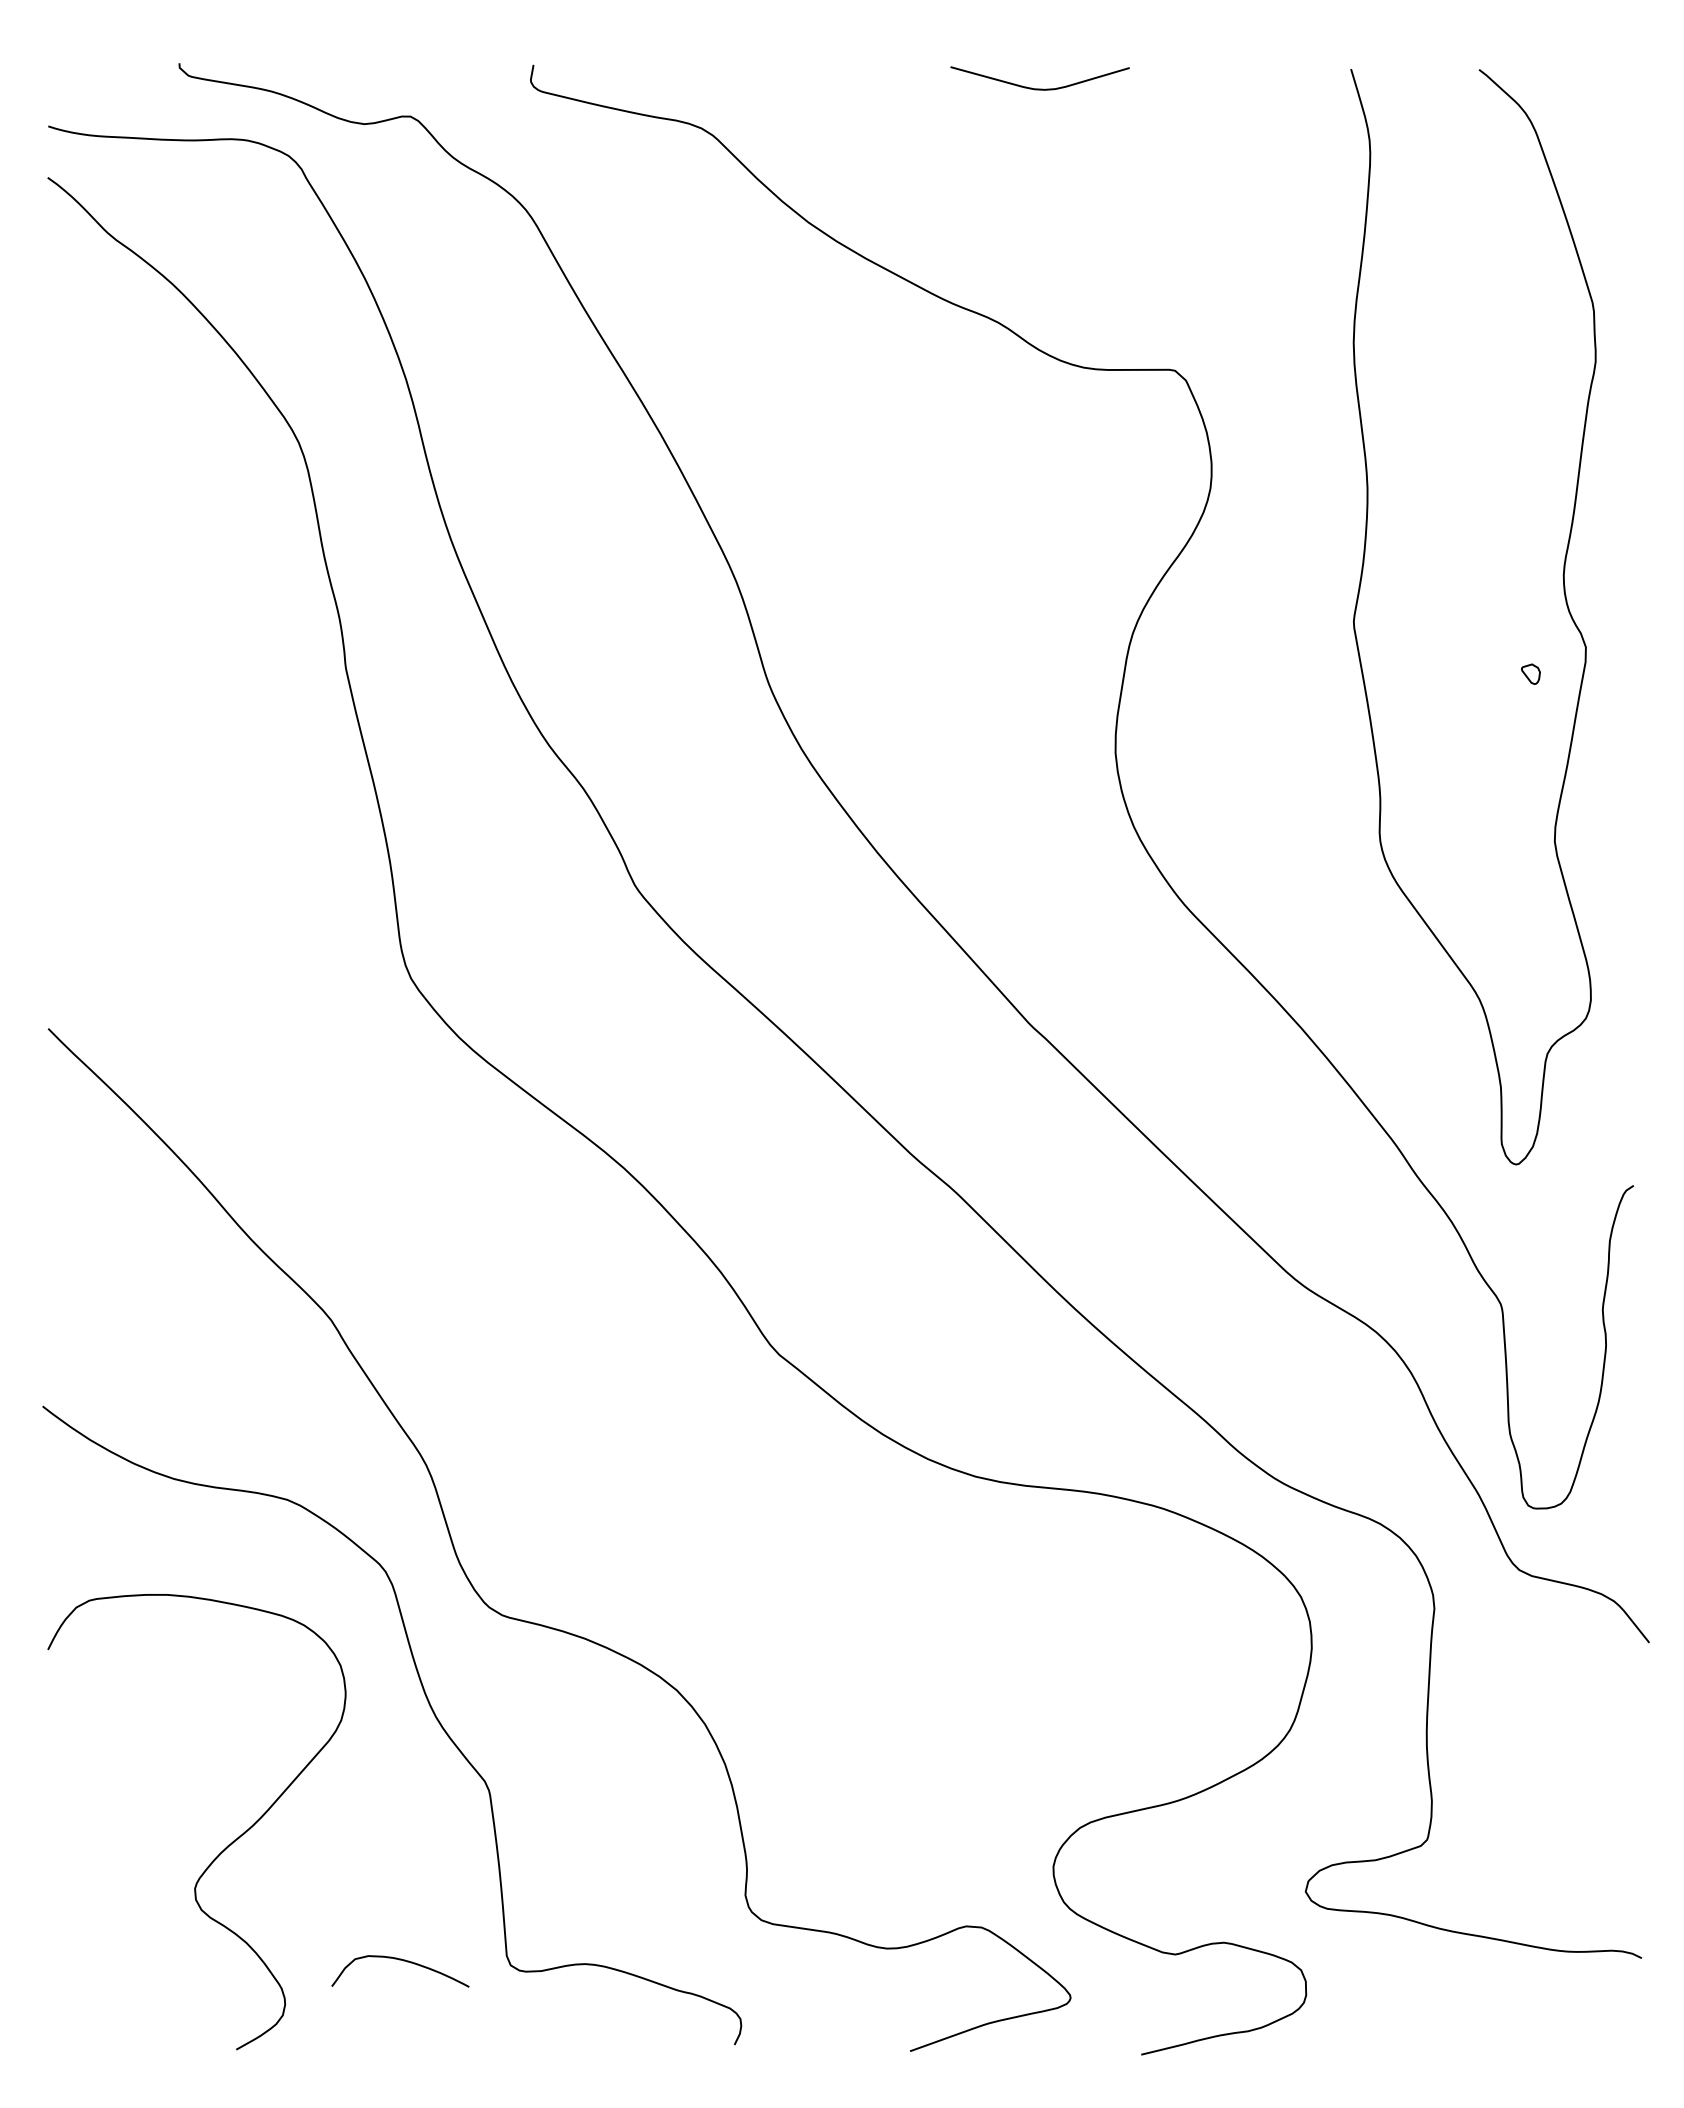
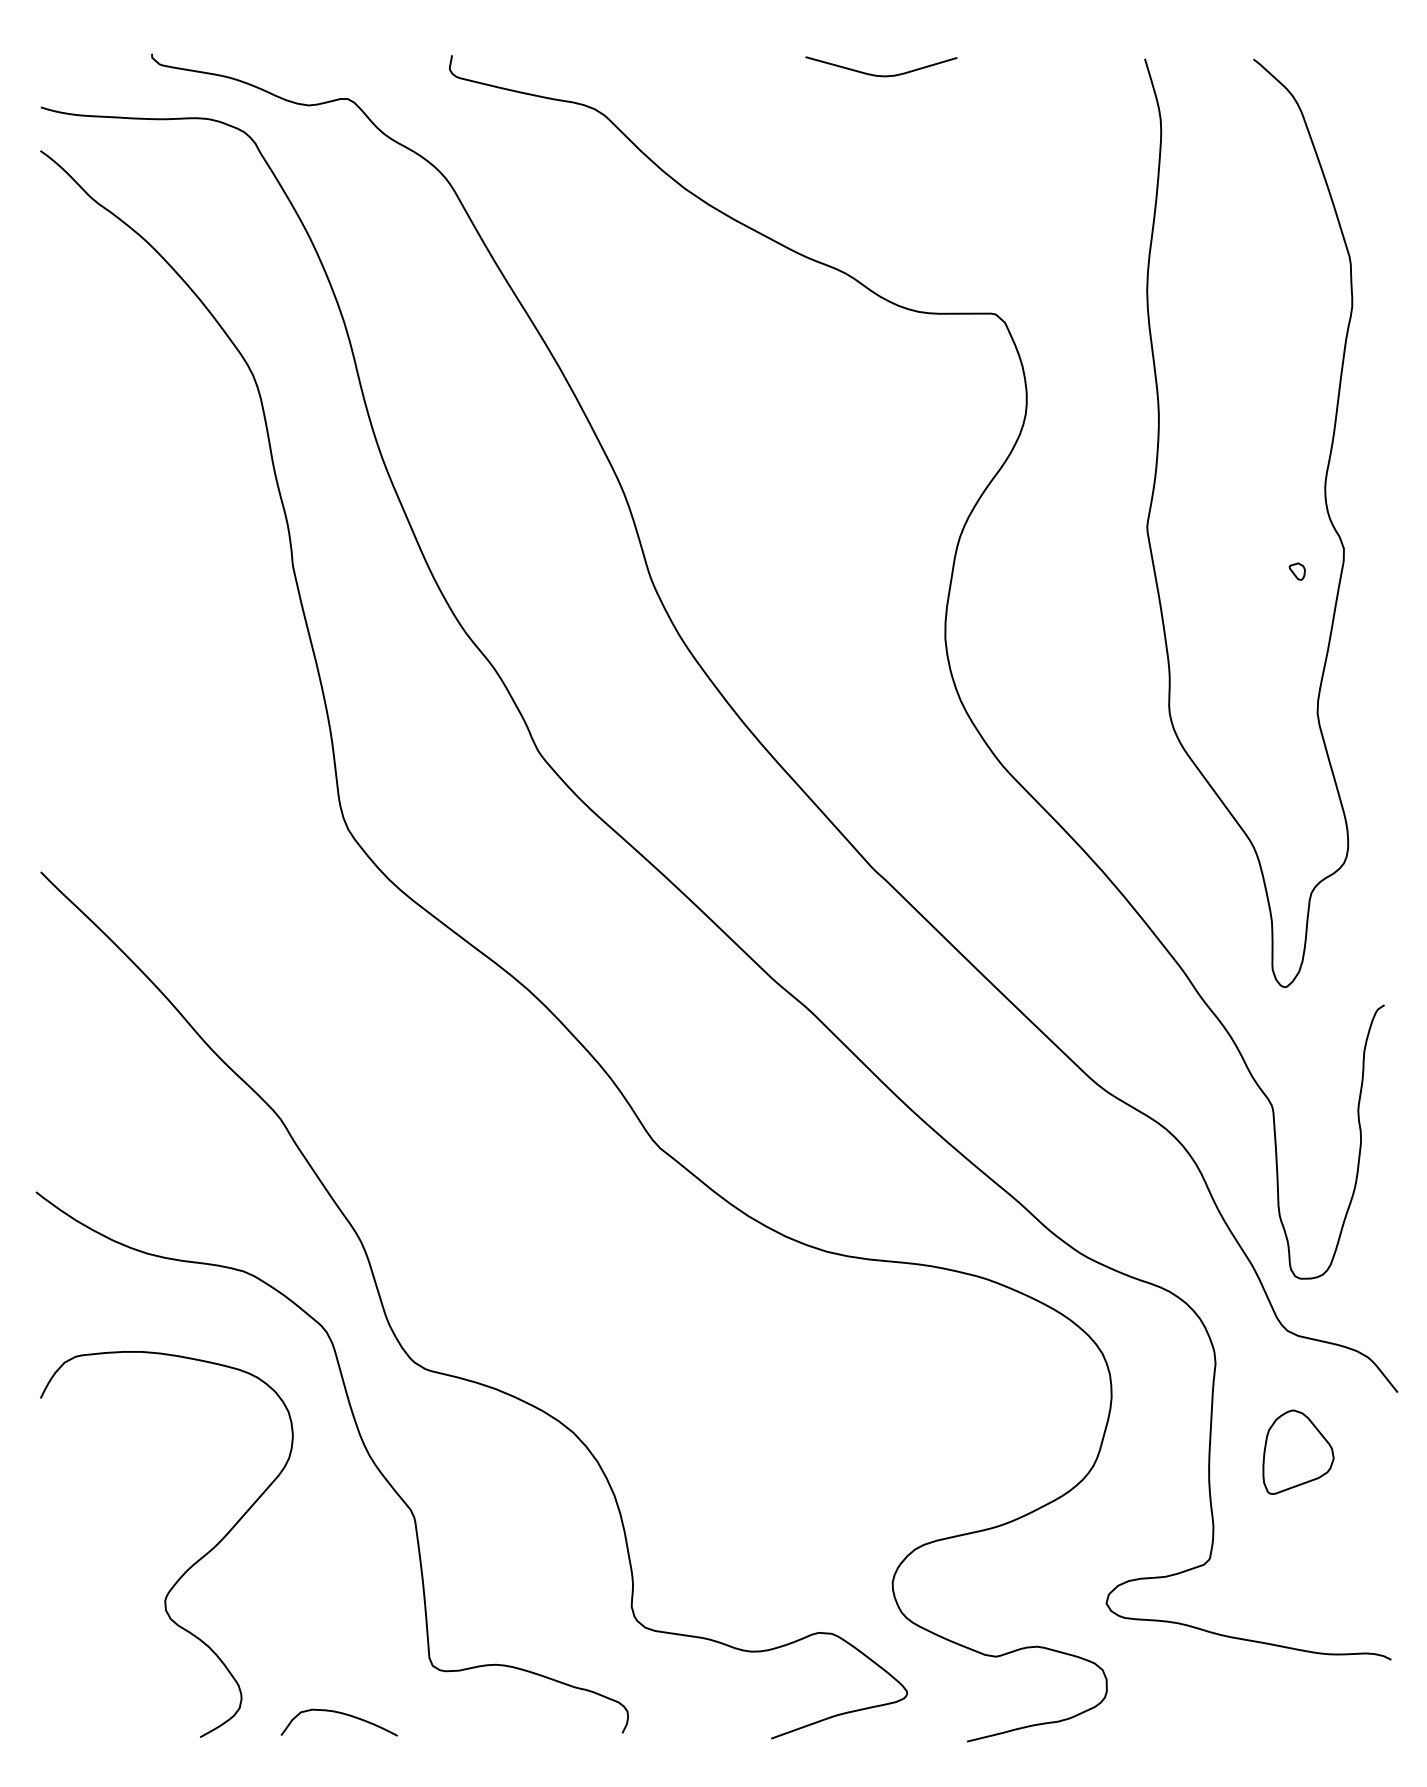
part: (1532, 1713) -> (1298, 1452), added
curve: (403, 1961) -> (341, 1714), moved

